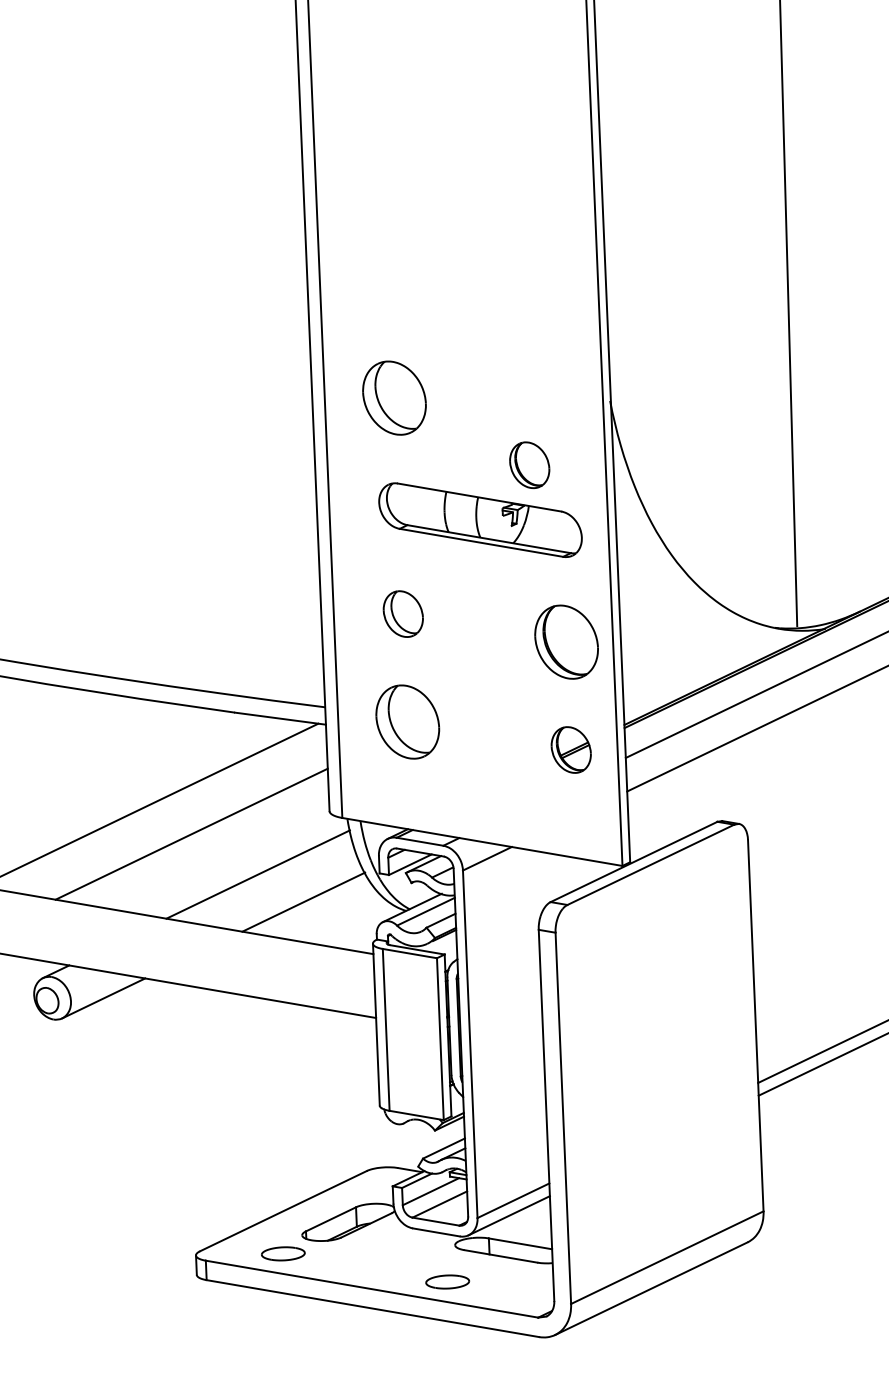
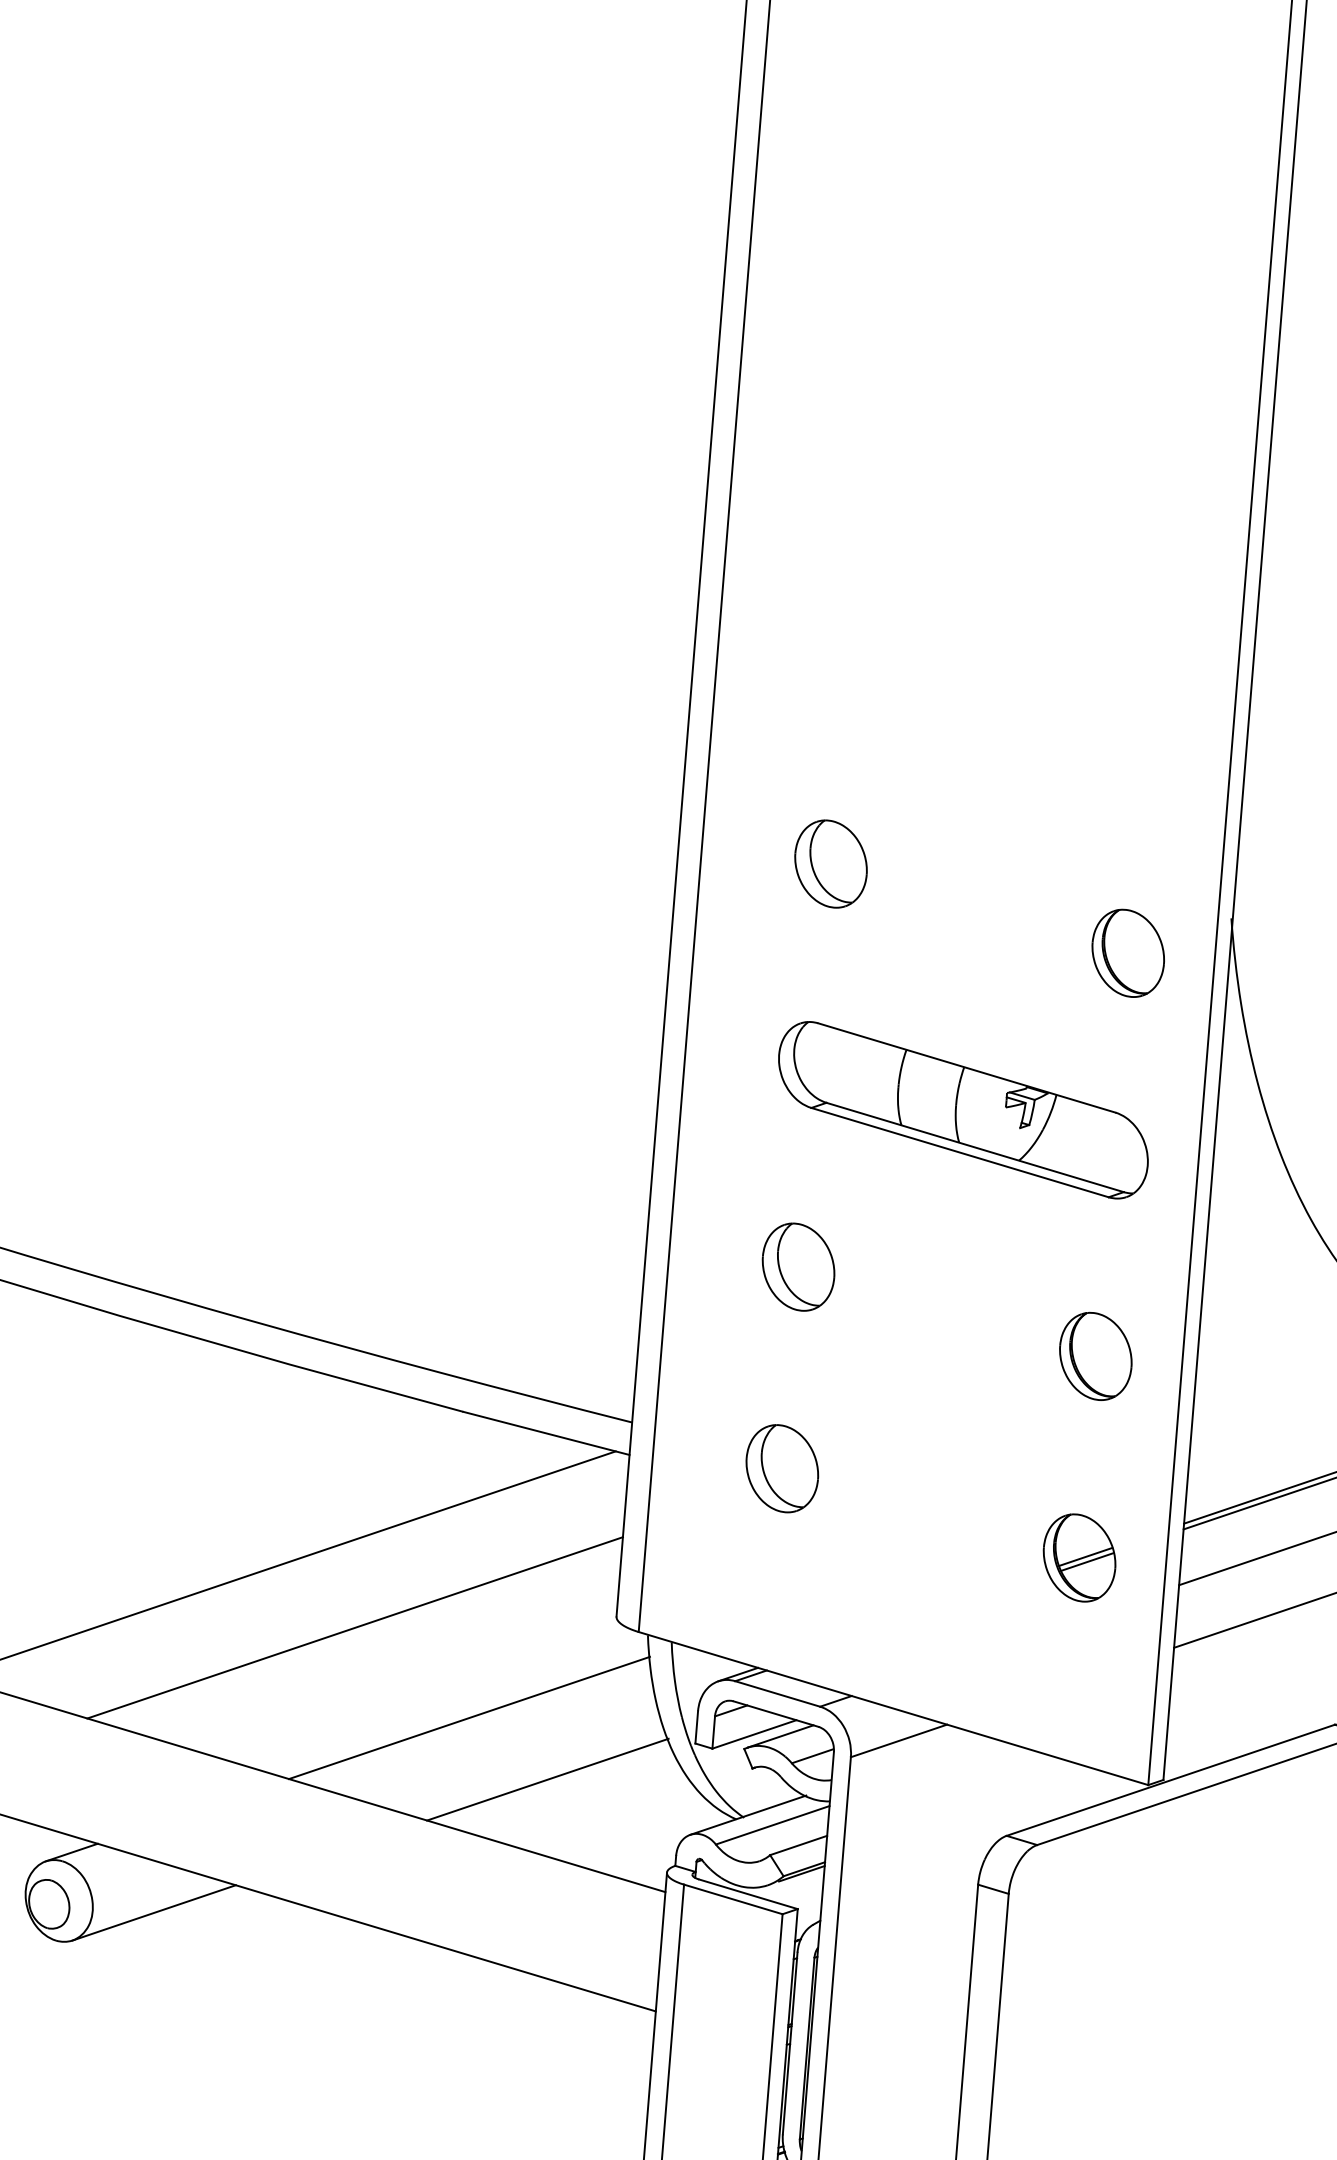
part: (393, 398) -> (829, 864), size x0.62
part: (529, 465) -> (1127, 953), moved
part: (566, 641) -> (1095, 1355), size x0.62
part: (407, 721) -> (781, 1467), size x0.62

